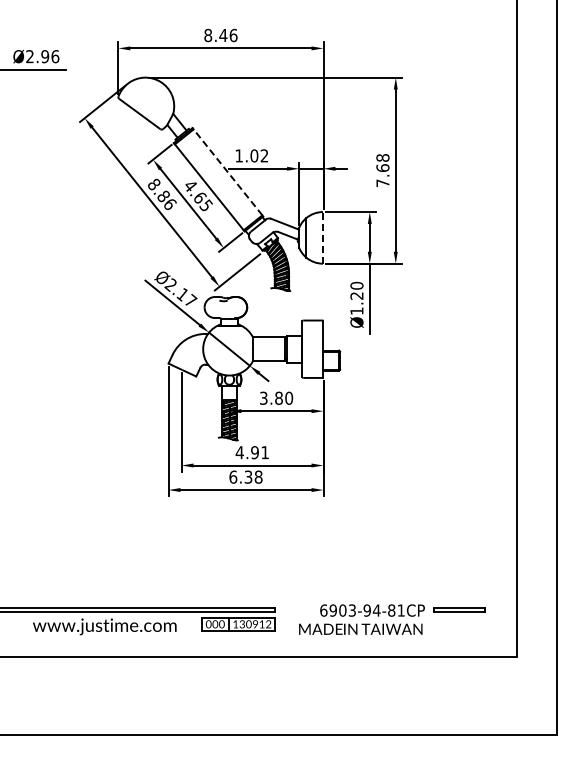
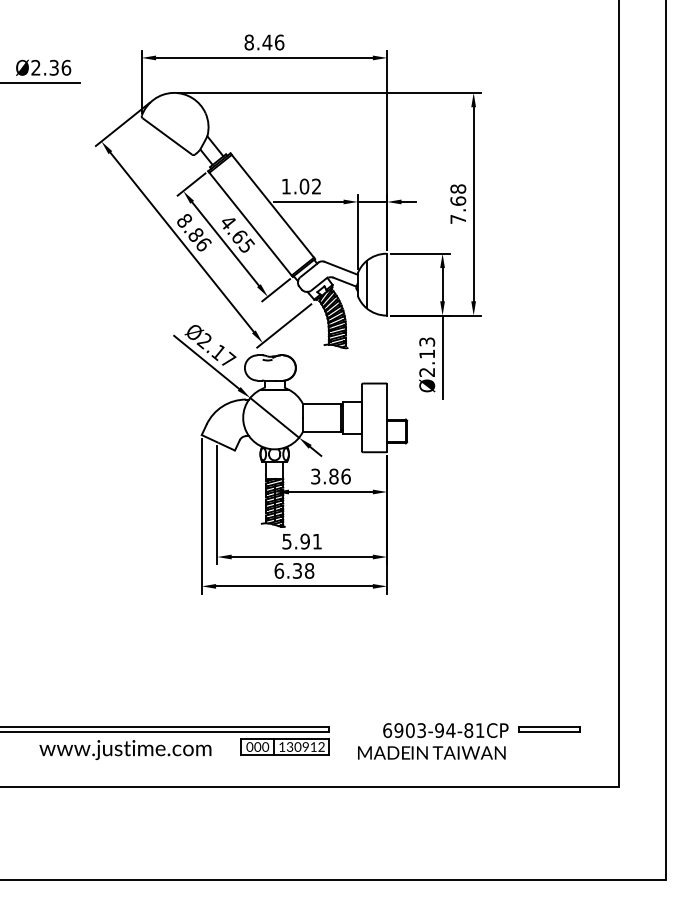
text: (45, 56) -> (54, 67), Ø2.96 -> Ø2.36
line: (227, 172) -> (272, 206), dashed -> solid
line: (323, 237) -> (387, 284), dashed -> solid
text: (356, 298) -> (426, 357), Ø1.20 -> Ø2.13
text: (289, 397) -> (346, 475), 3.80 -> 3.86
text: (239, 452) -> (286, 541), 4.91 -> 5.91

